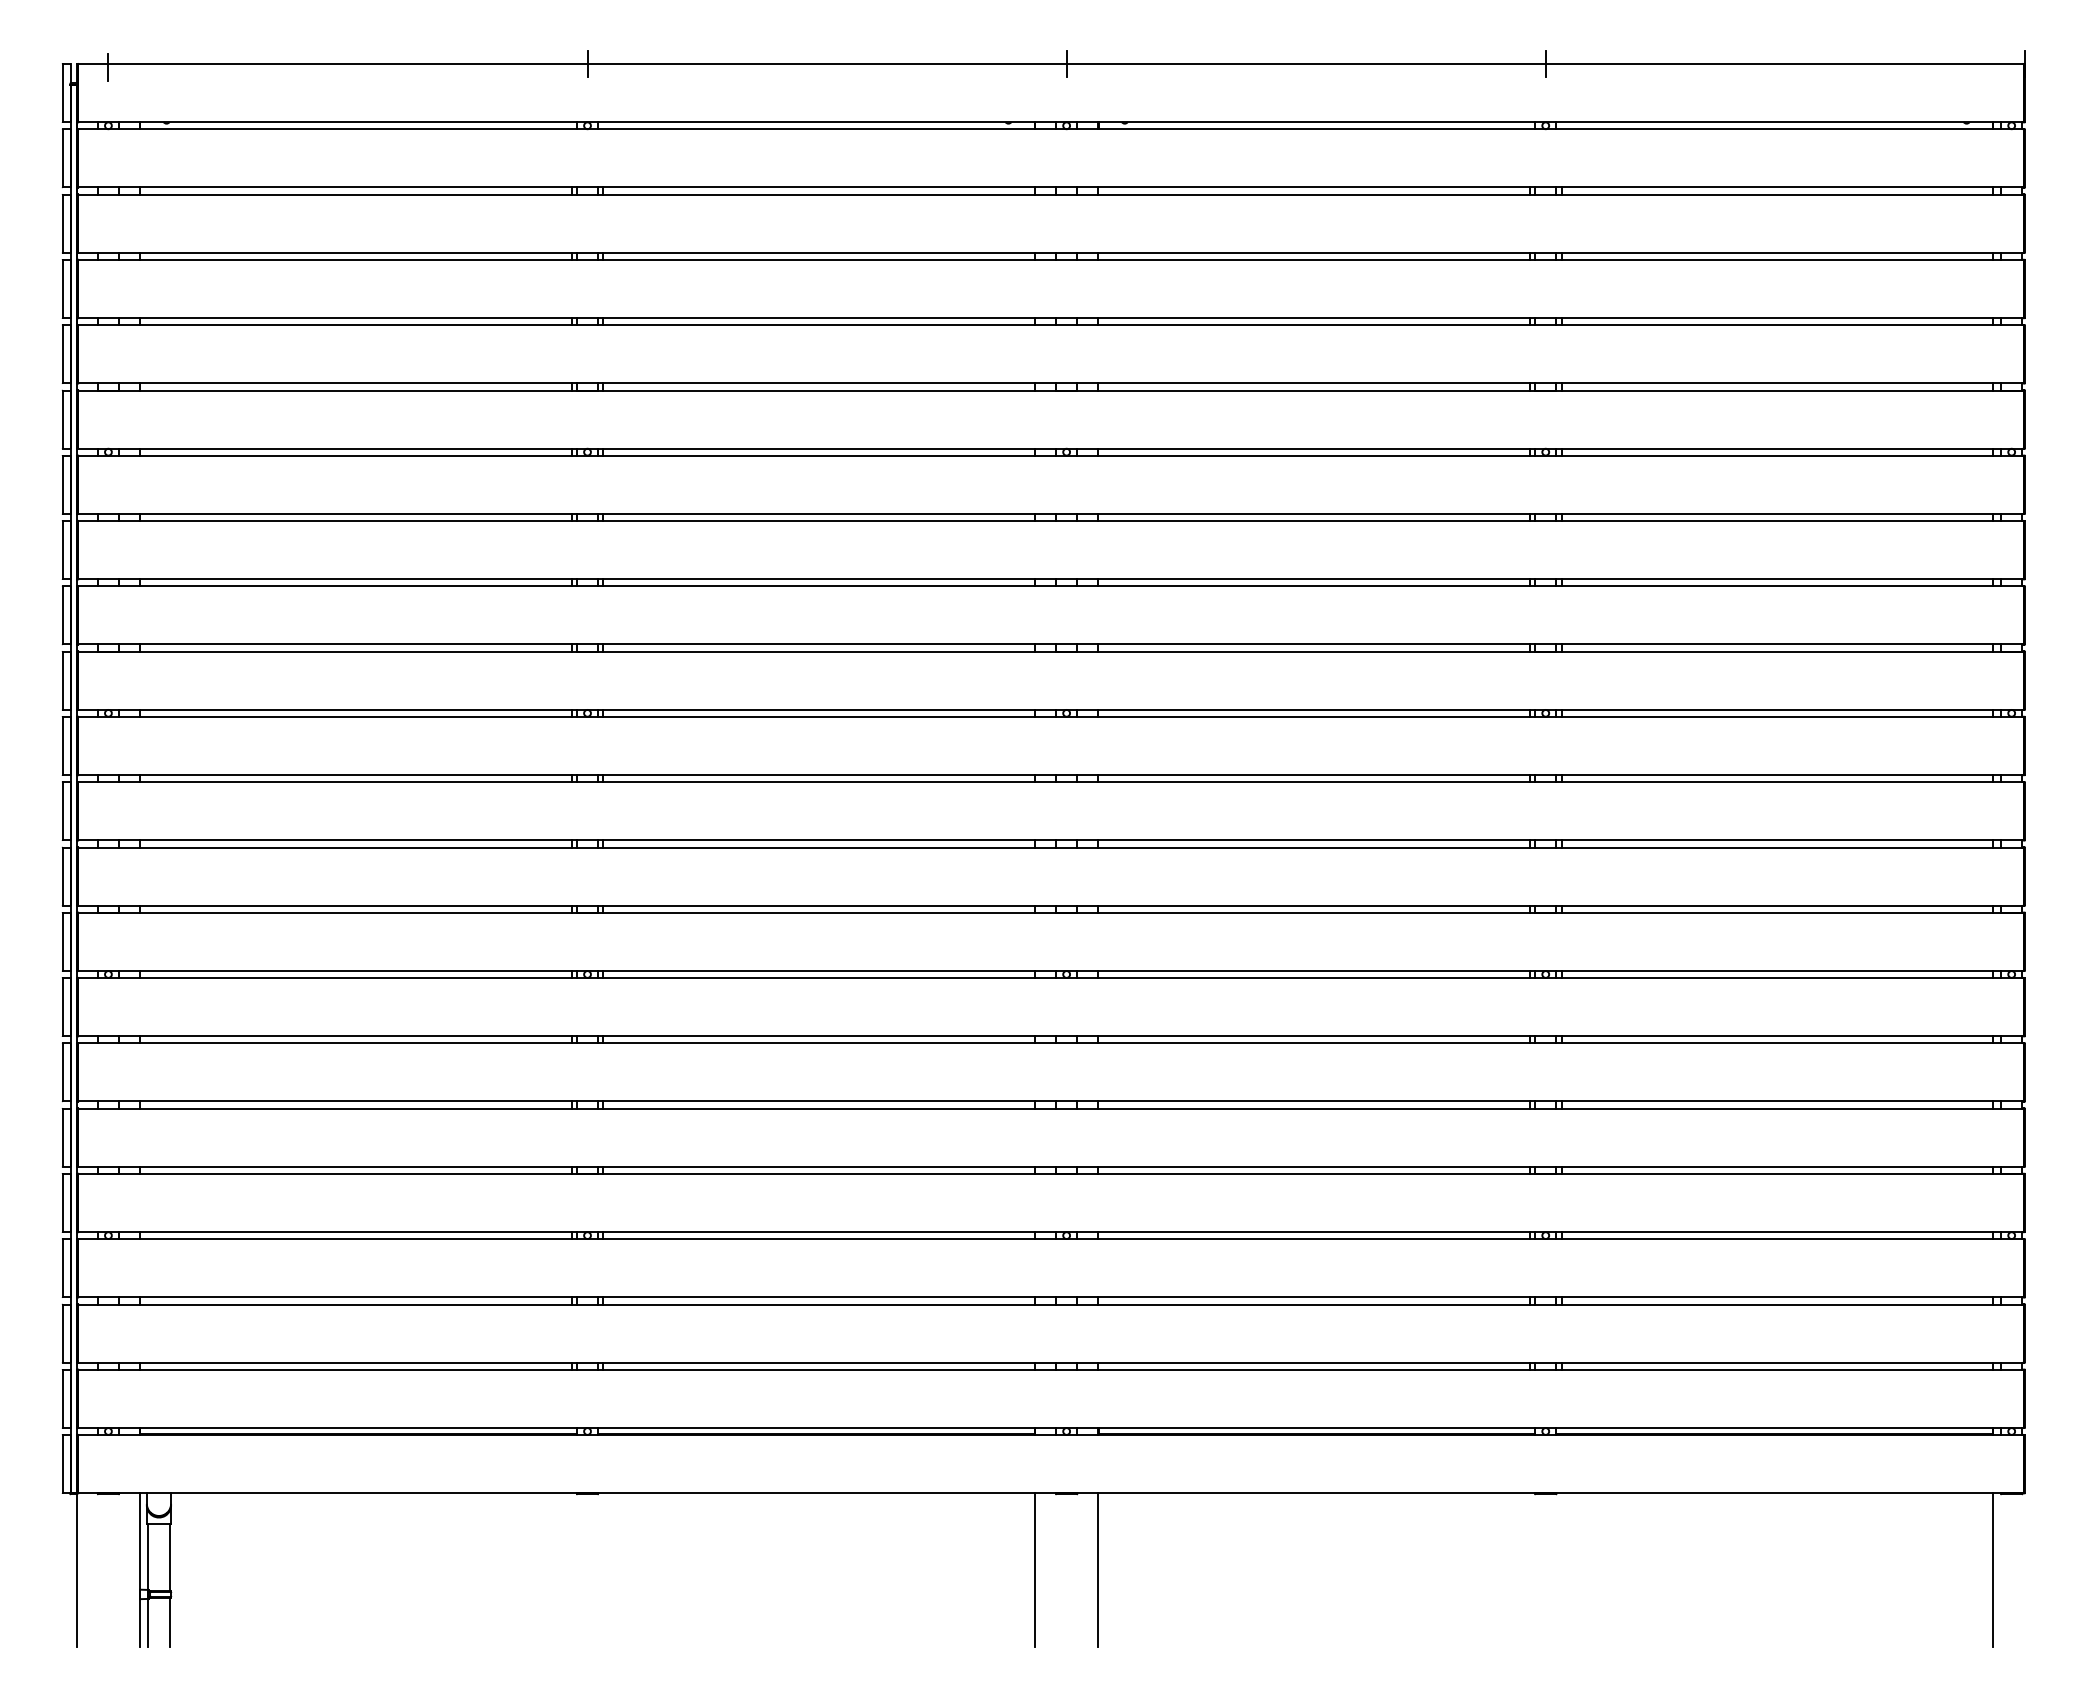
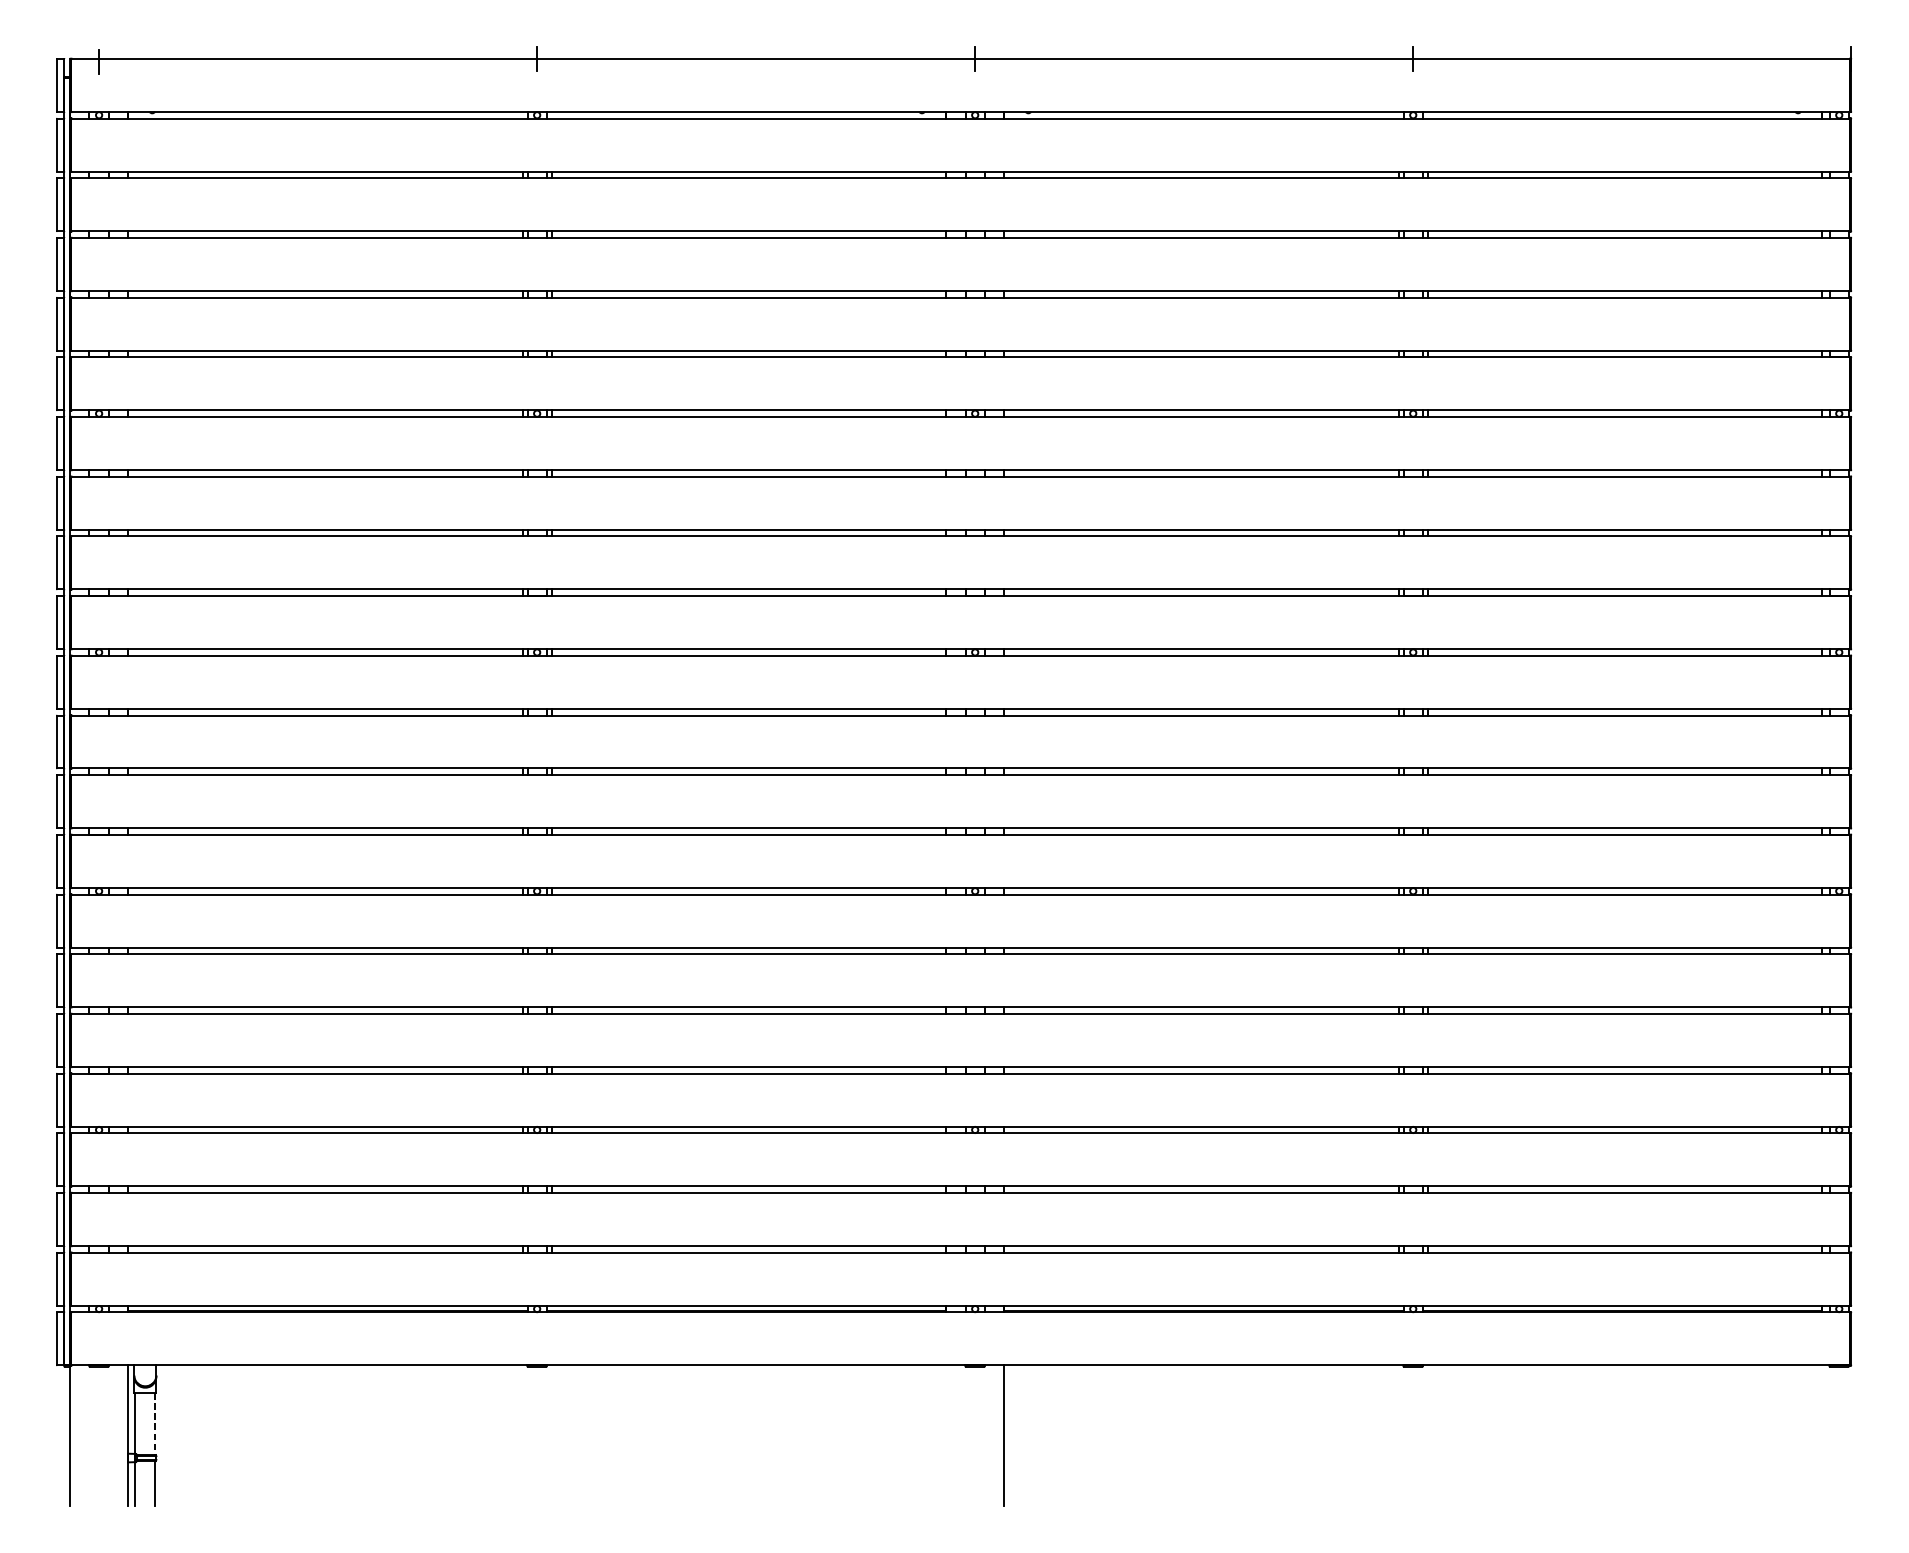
line: (170, 1557) -> (155, 1424), solid -> dashed
line: (1035, 1570) -> (946, 1436), removed
line: (1993, 1570) -> (1822, 1436), removed

